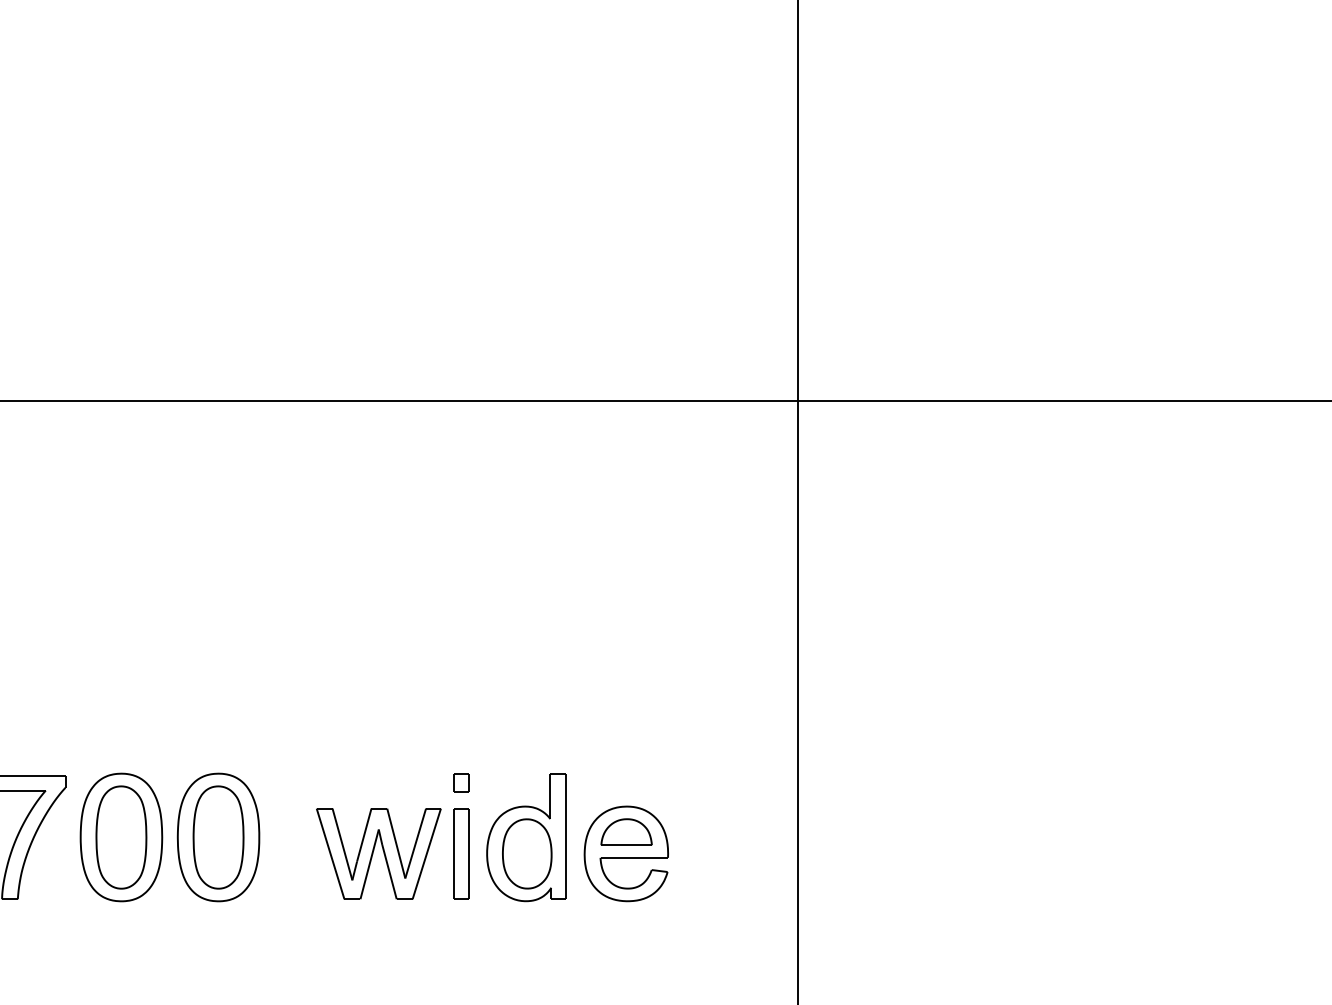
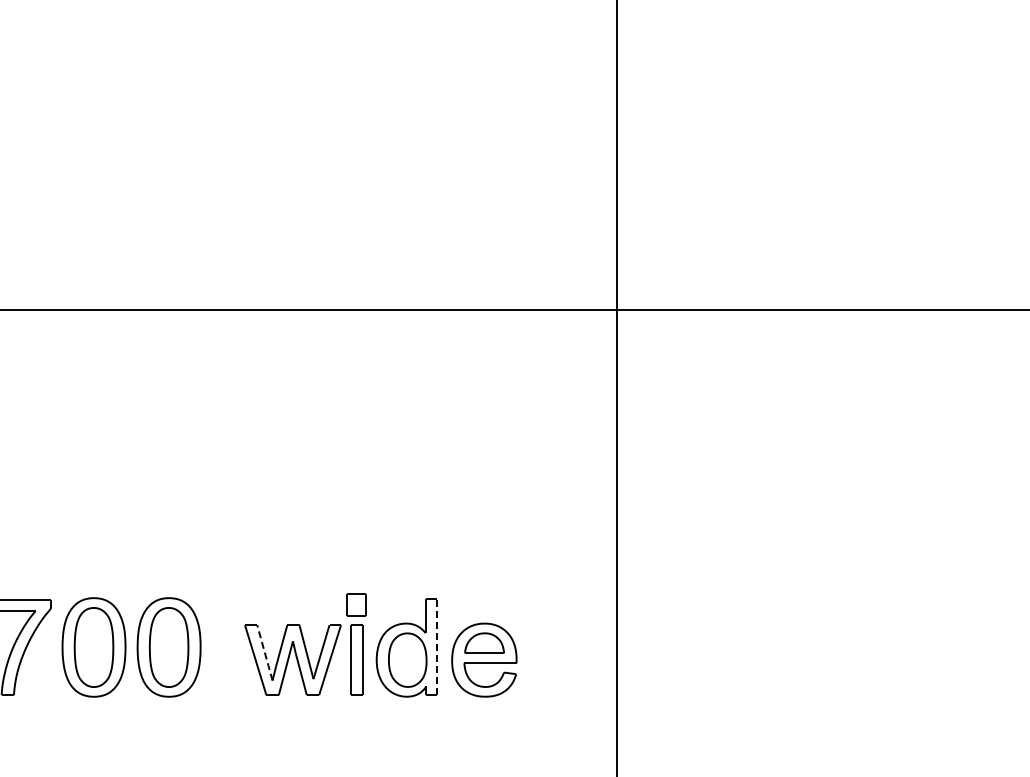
part: (460, 783) -> (356, 605), size x1.6
line: (565, 836) -> (437, 646), solid -> dashed
line: (341, 845) -> (264, 653), solid -> dashed

